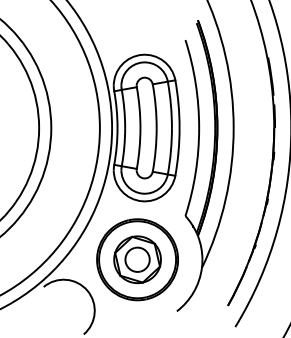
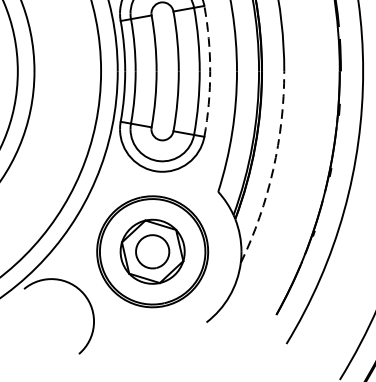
arc: (179, 128) -> (210, 71), solid -> dashed
arc: (225, 199) -> (273, 169), solid -> dashed

